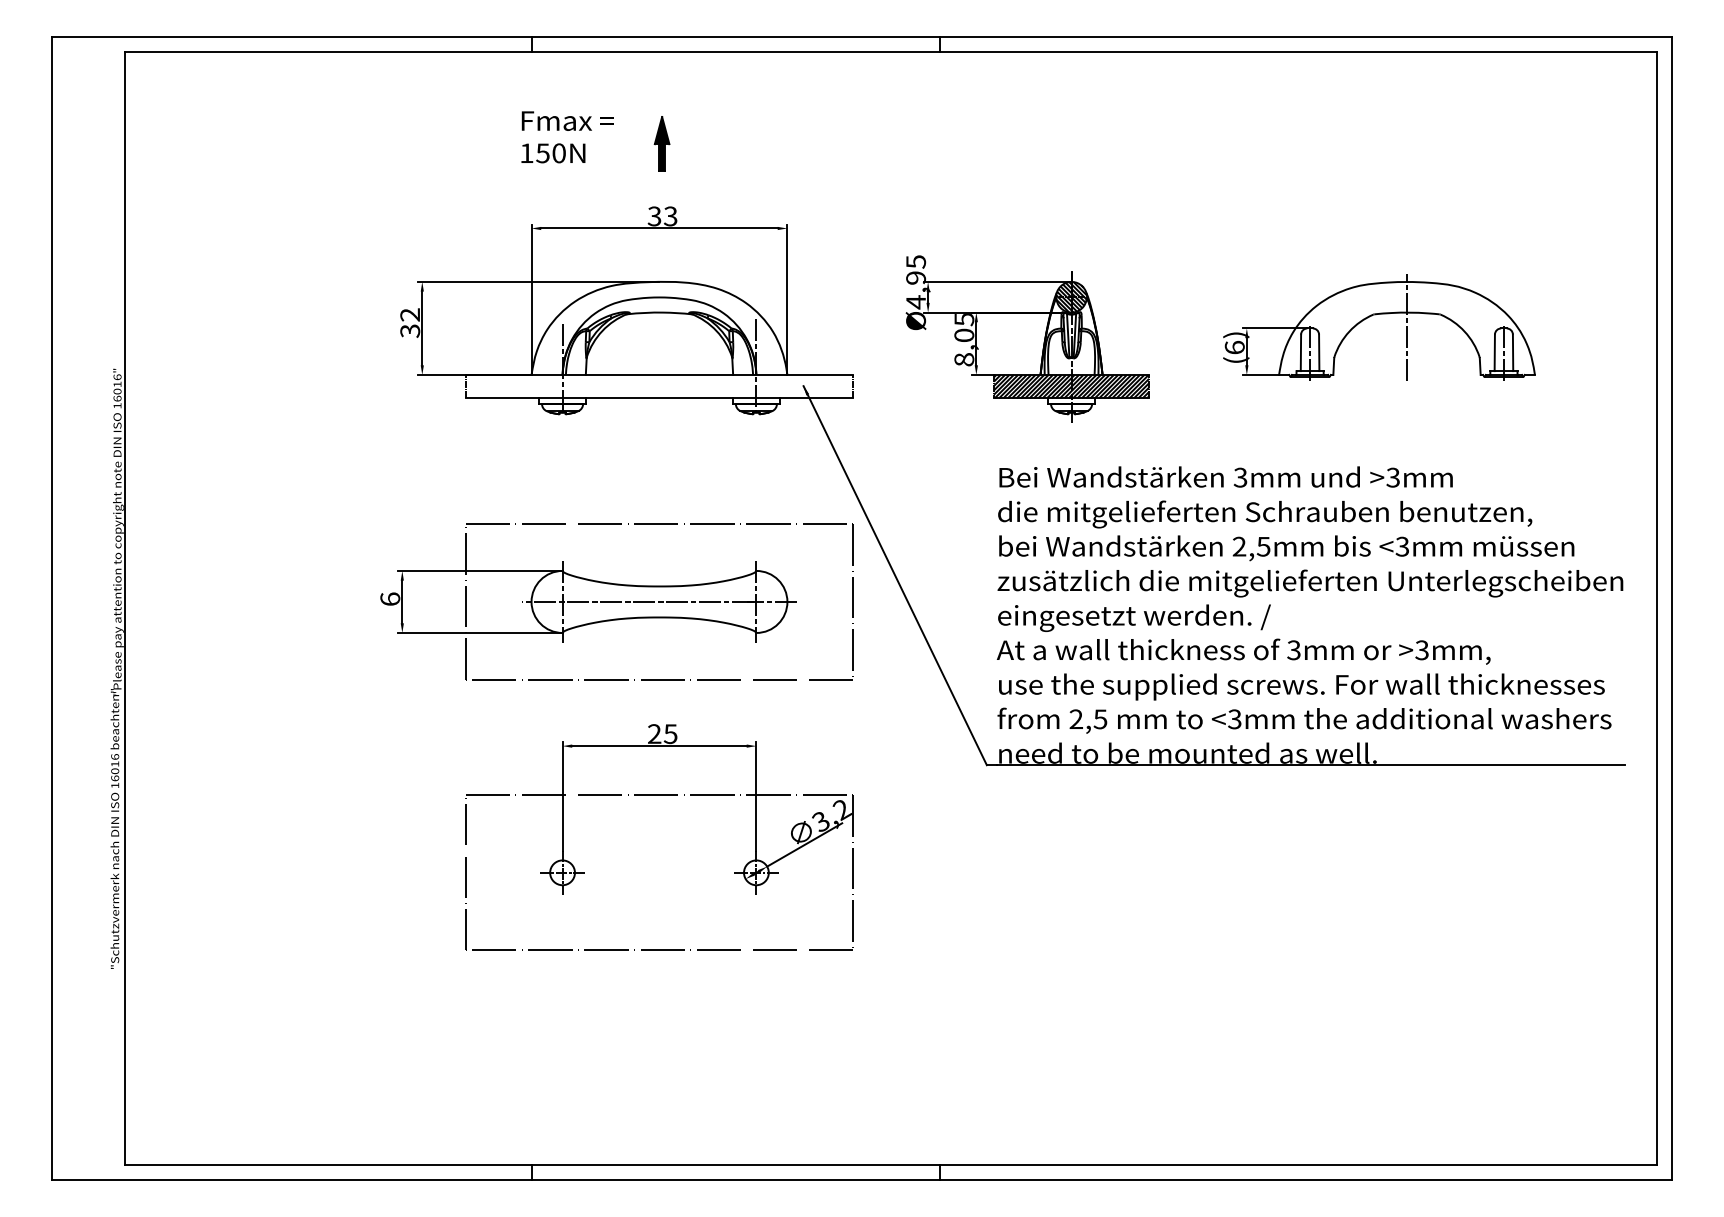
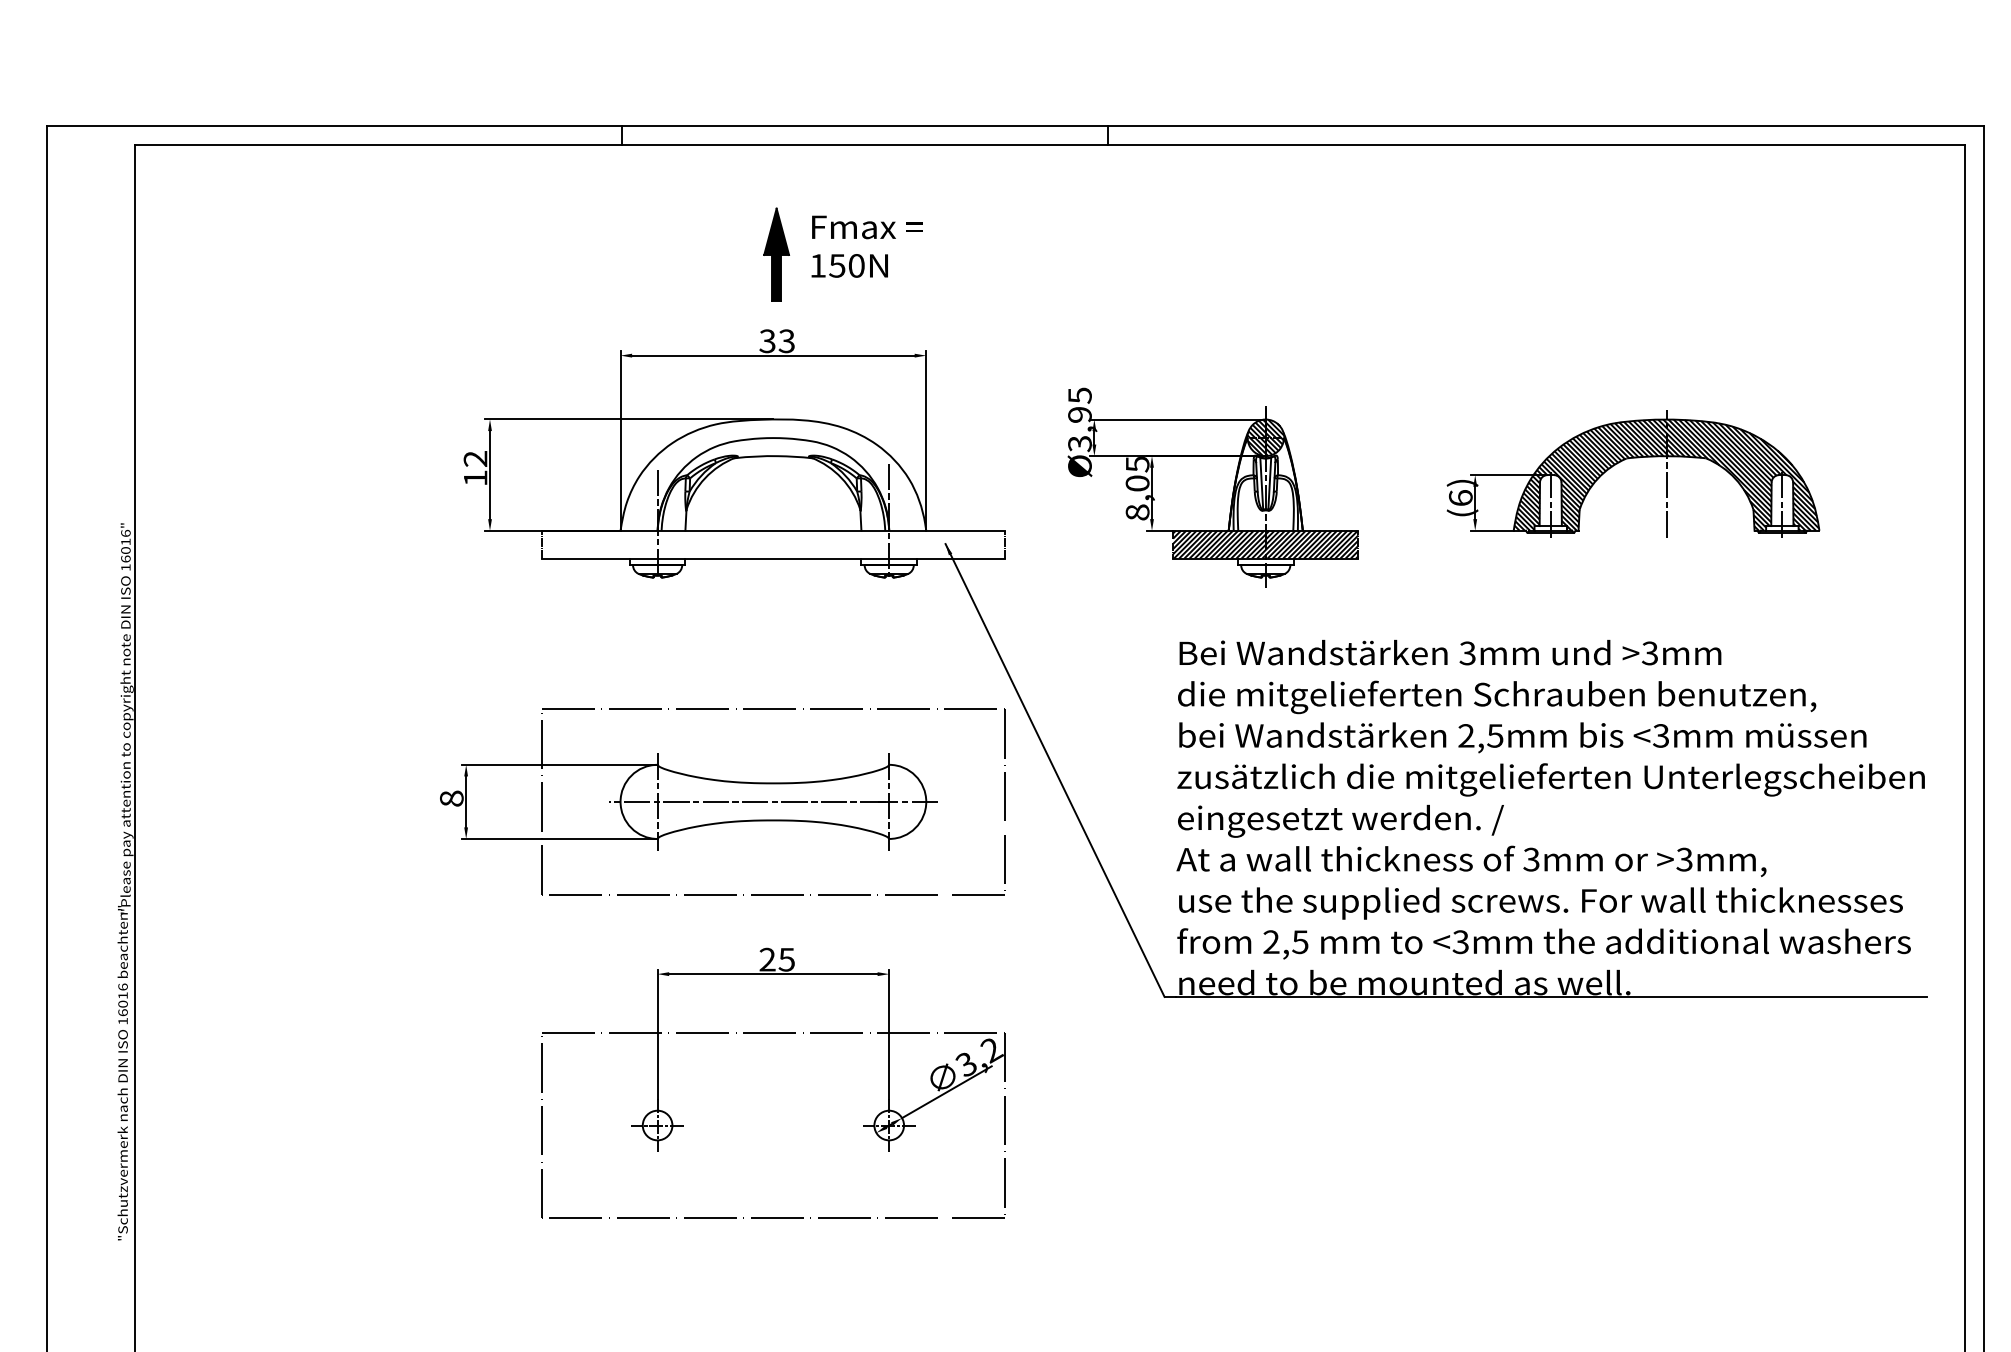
text: (567, 137) -> (866, 246), moved
part: (661, 143) -> (775, 254), size x1.43
text: (916, 302) -> (1080, 444), Ø4,95 -> Ø3,95
hatch: (1406, 328) -> (1665, 475), added
text: (410, 330) -> (475, 477), 32 -> 12
text: (390, 598) -> (452, 797), 6 -> 8

